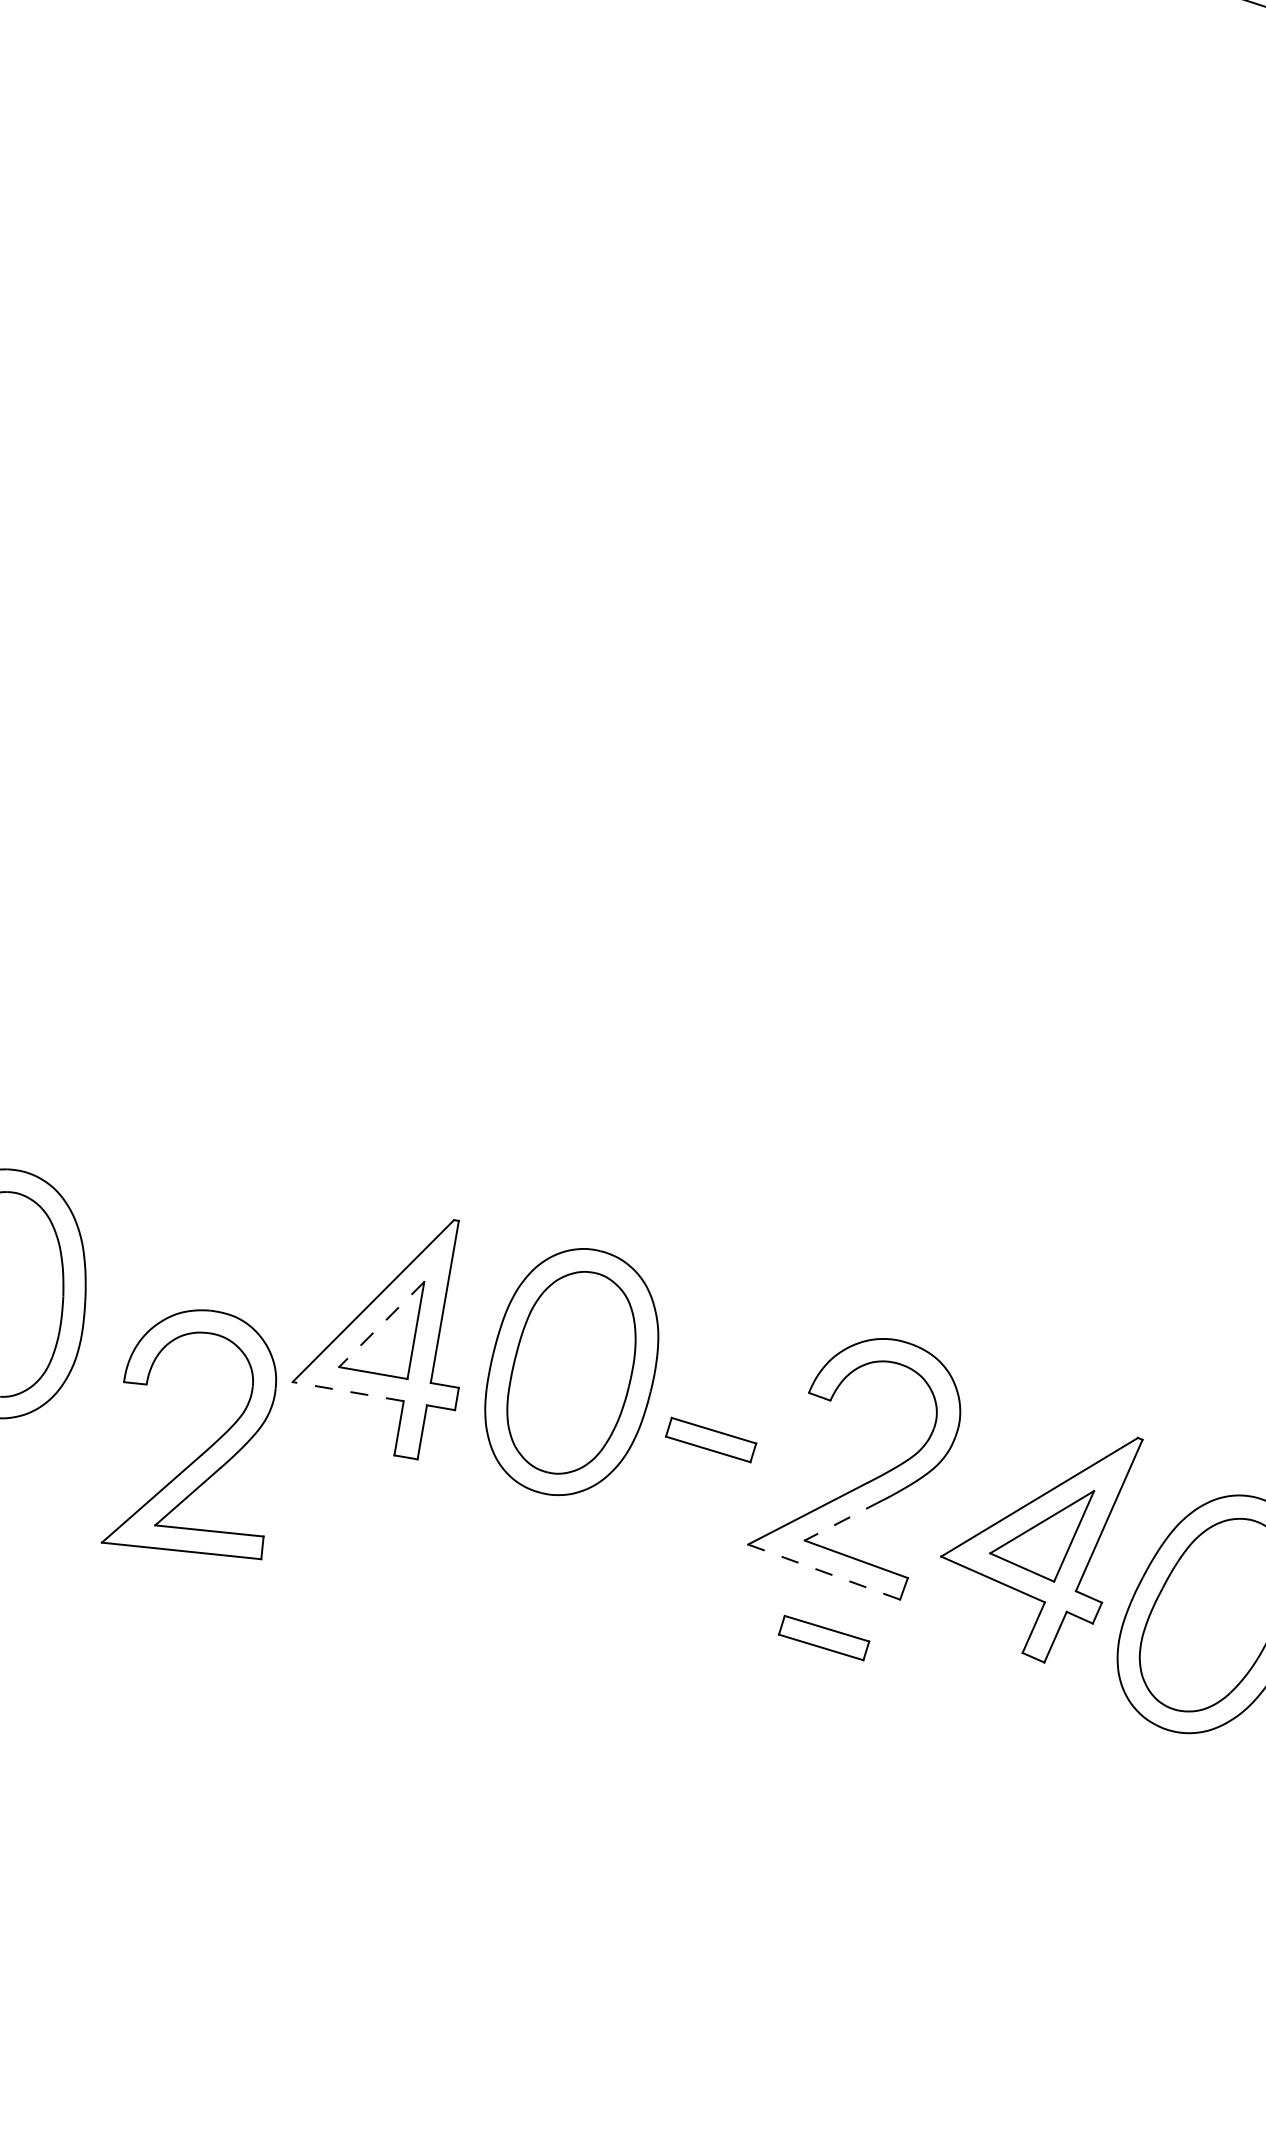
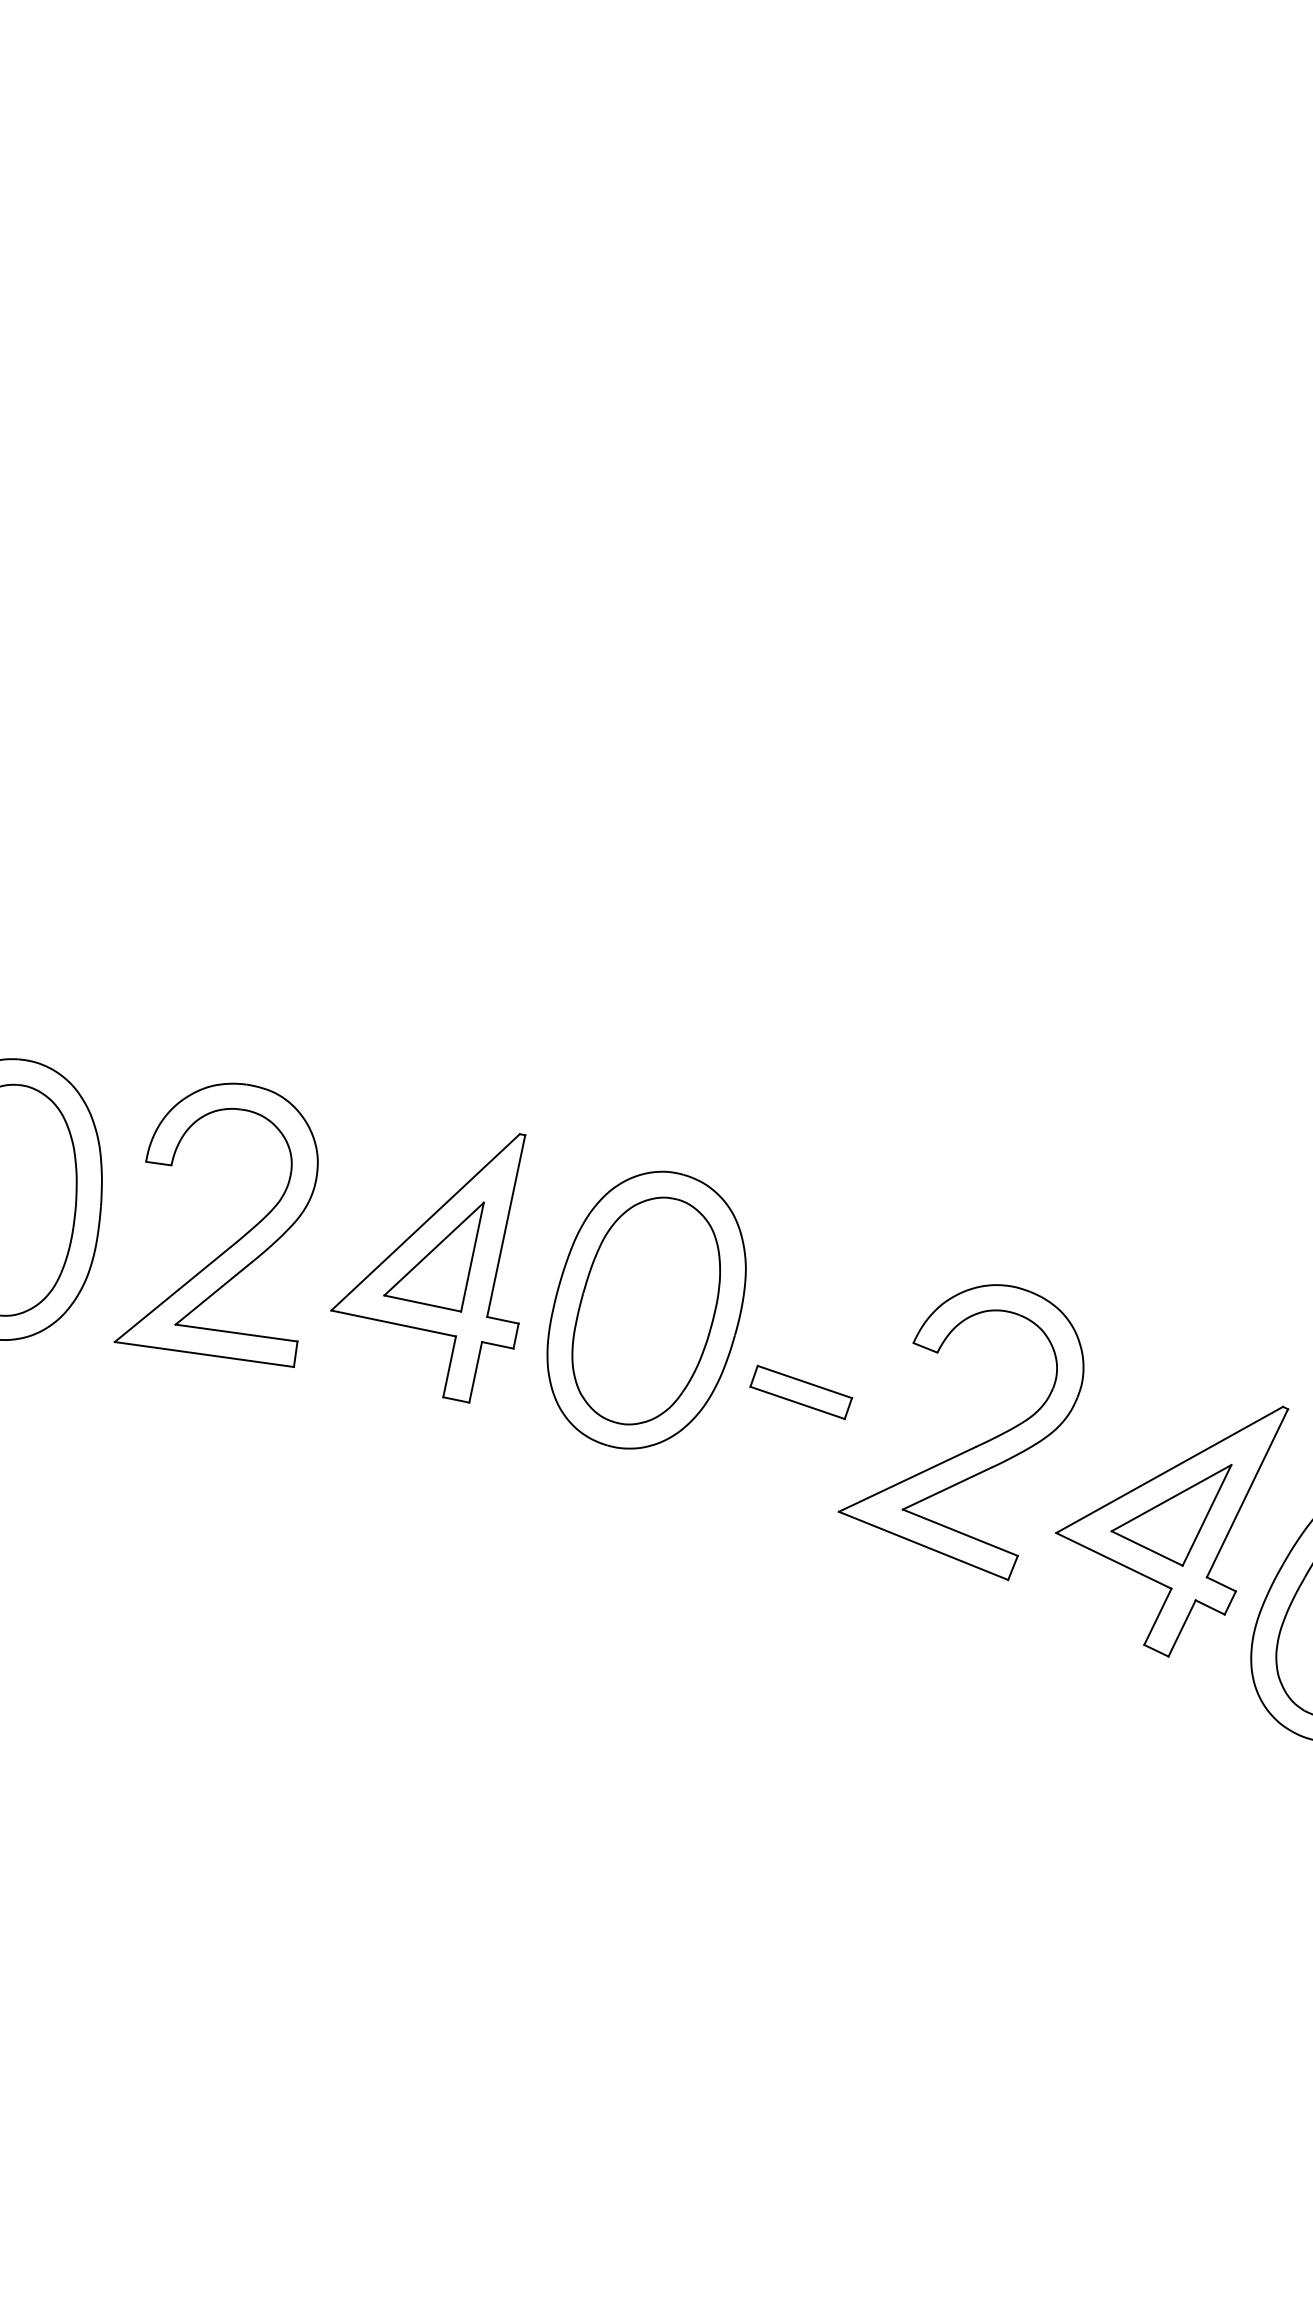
line: (381, 1324) -> (433, 1249), dashed -> solid
line: (347, 1391) -> (392, 1323), dashed -> solid
part: (201, 1453) -> (230, 1245), moved
line: (843, 1520) -> (947, 1488), dashed -> solid
line: (824, 1572) -> (923, 1546), dashed -> solid
part: (824, 1637) -> (921, 1619), removed

